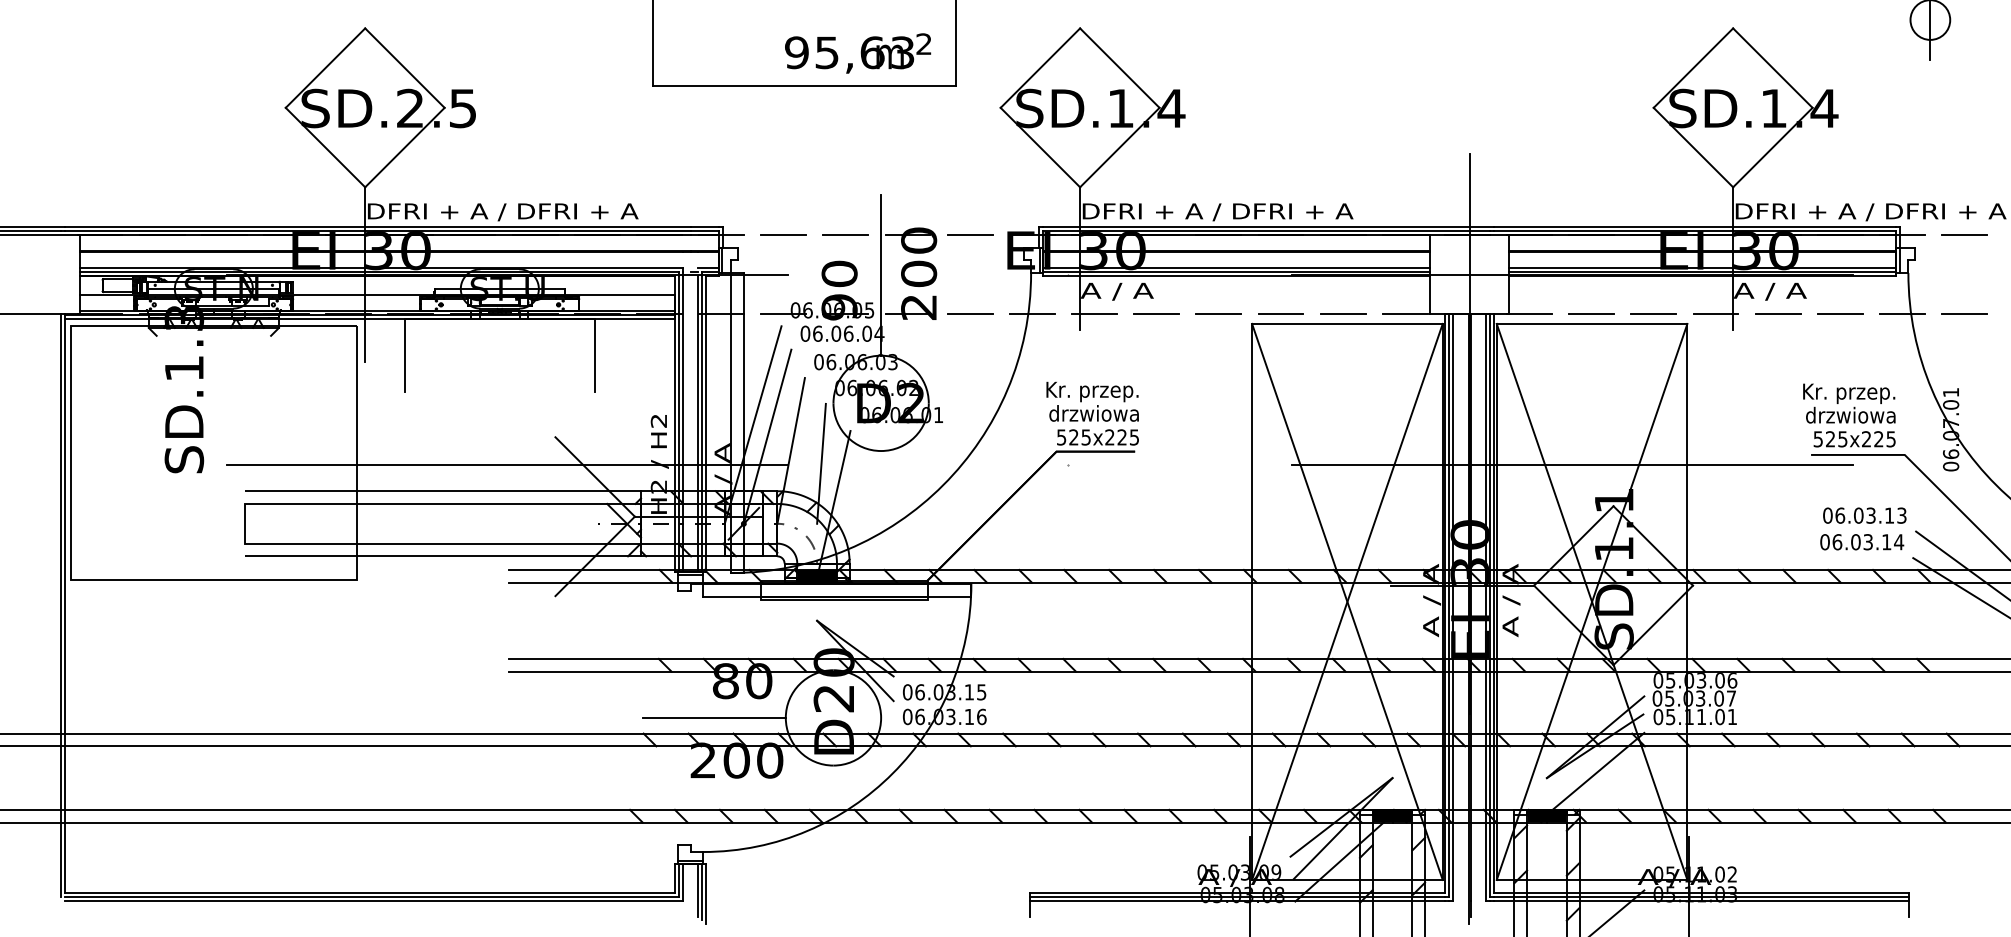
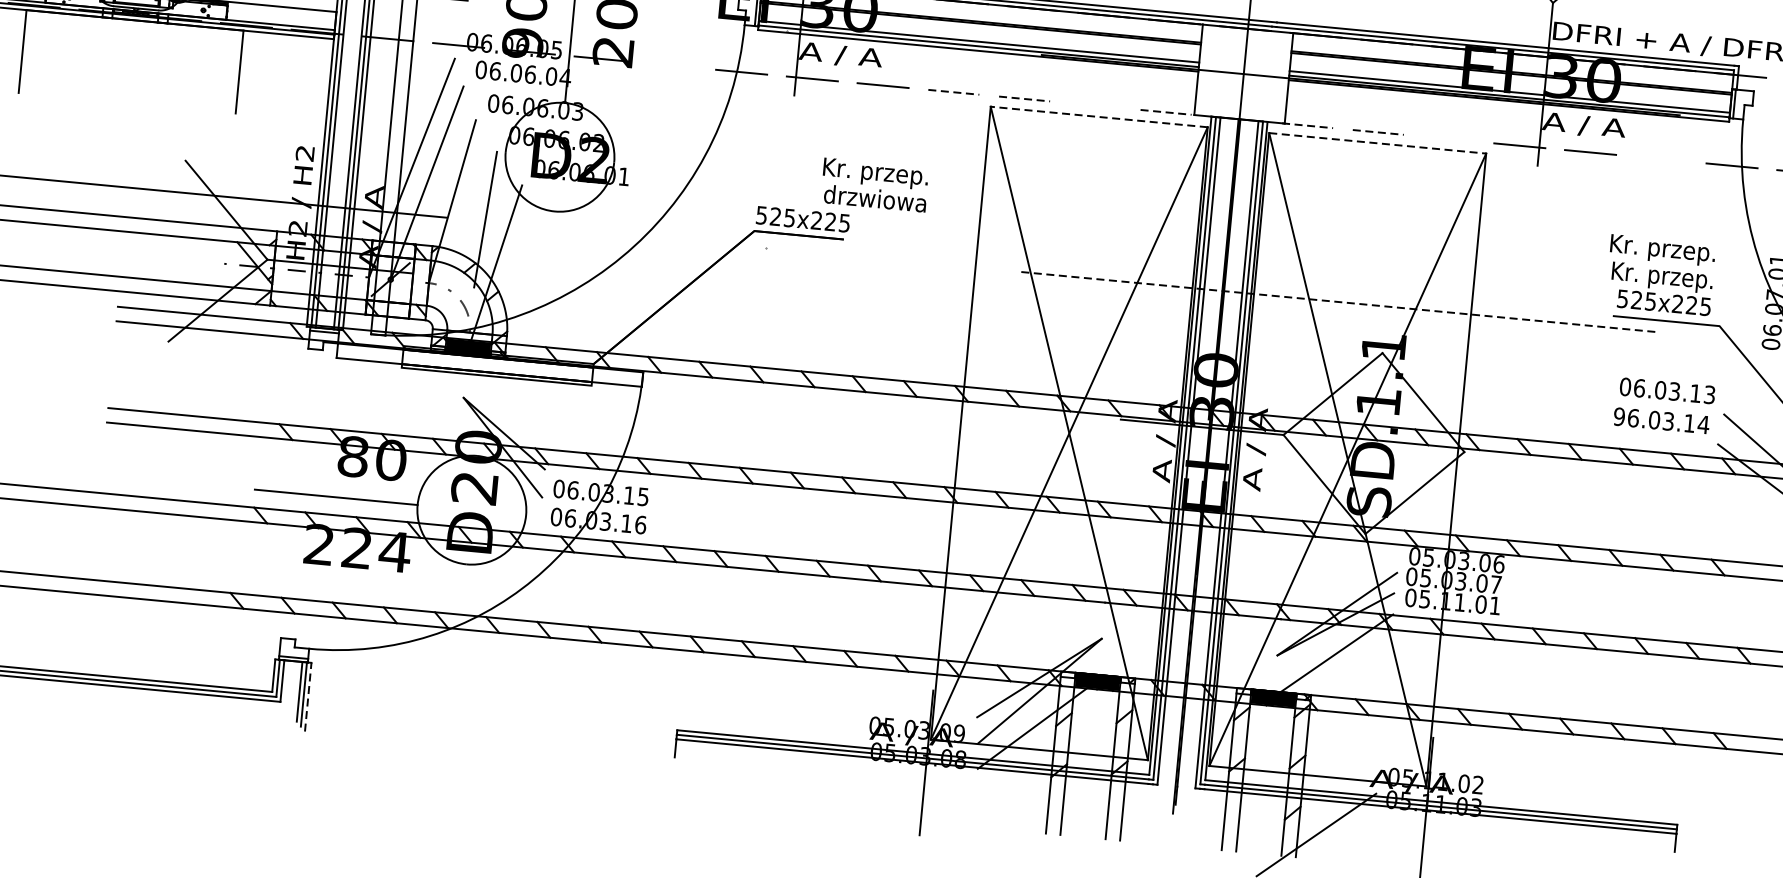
line: (1840, 313) -> (1661, 158), removed
line: (969, 314) -> (670, 65), removed
line: (1219, 314) -> (954, 92), solid -> dashed
line: (1281, 314) -> (1025, 99), solid -> dashed
line: (1342, 314) -> (1094, 105), removed
line: (1405, 314) -> (1166, 112), solid -> dashed
line: (1530, 314) -> (1308, 125), solid -> dashed
line: (1592, 314) -> (1379, 132), solid -> dashed
line: (1653, 314) -> (1448, 139), removed
line: (1346, 323) -> (1098, 116), solid -> dashed
line: (1592, 323) -> (1378, 142), solid -> dashed
text: (1092, 401) -> (874, 184), moved
text: (1850, 416) -> (1661, 276), drzwiowa -> Kr. przep.
line: (1573, 465) -> (1341, 302), solid -> dashed
text: (1824, 542) -> (1618, 417), 06.03.14 -> 96.03.14
text: (753, 760) -> (376, 550), 200 -> 224
line: (706, 893) -> (308, 696), solid -> dashed

